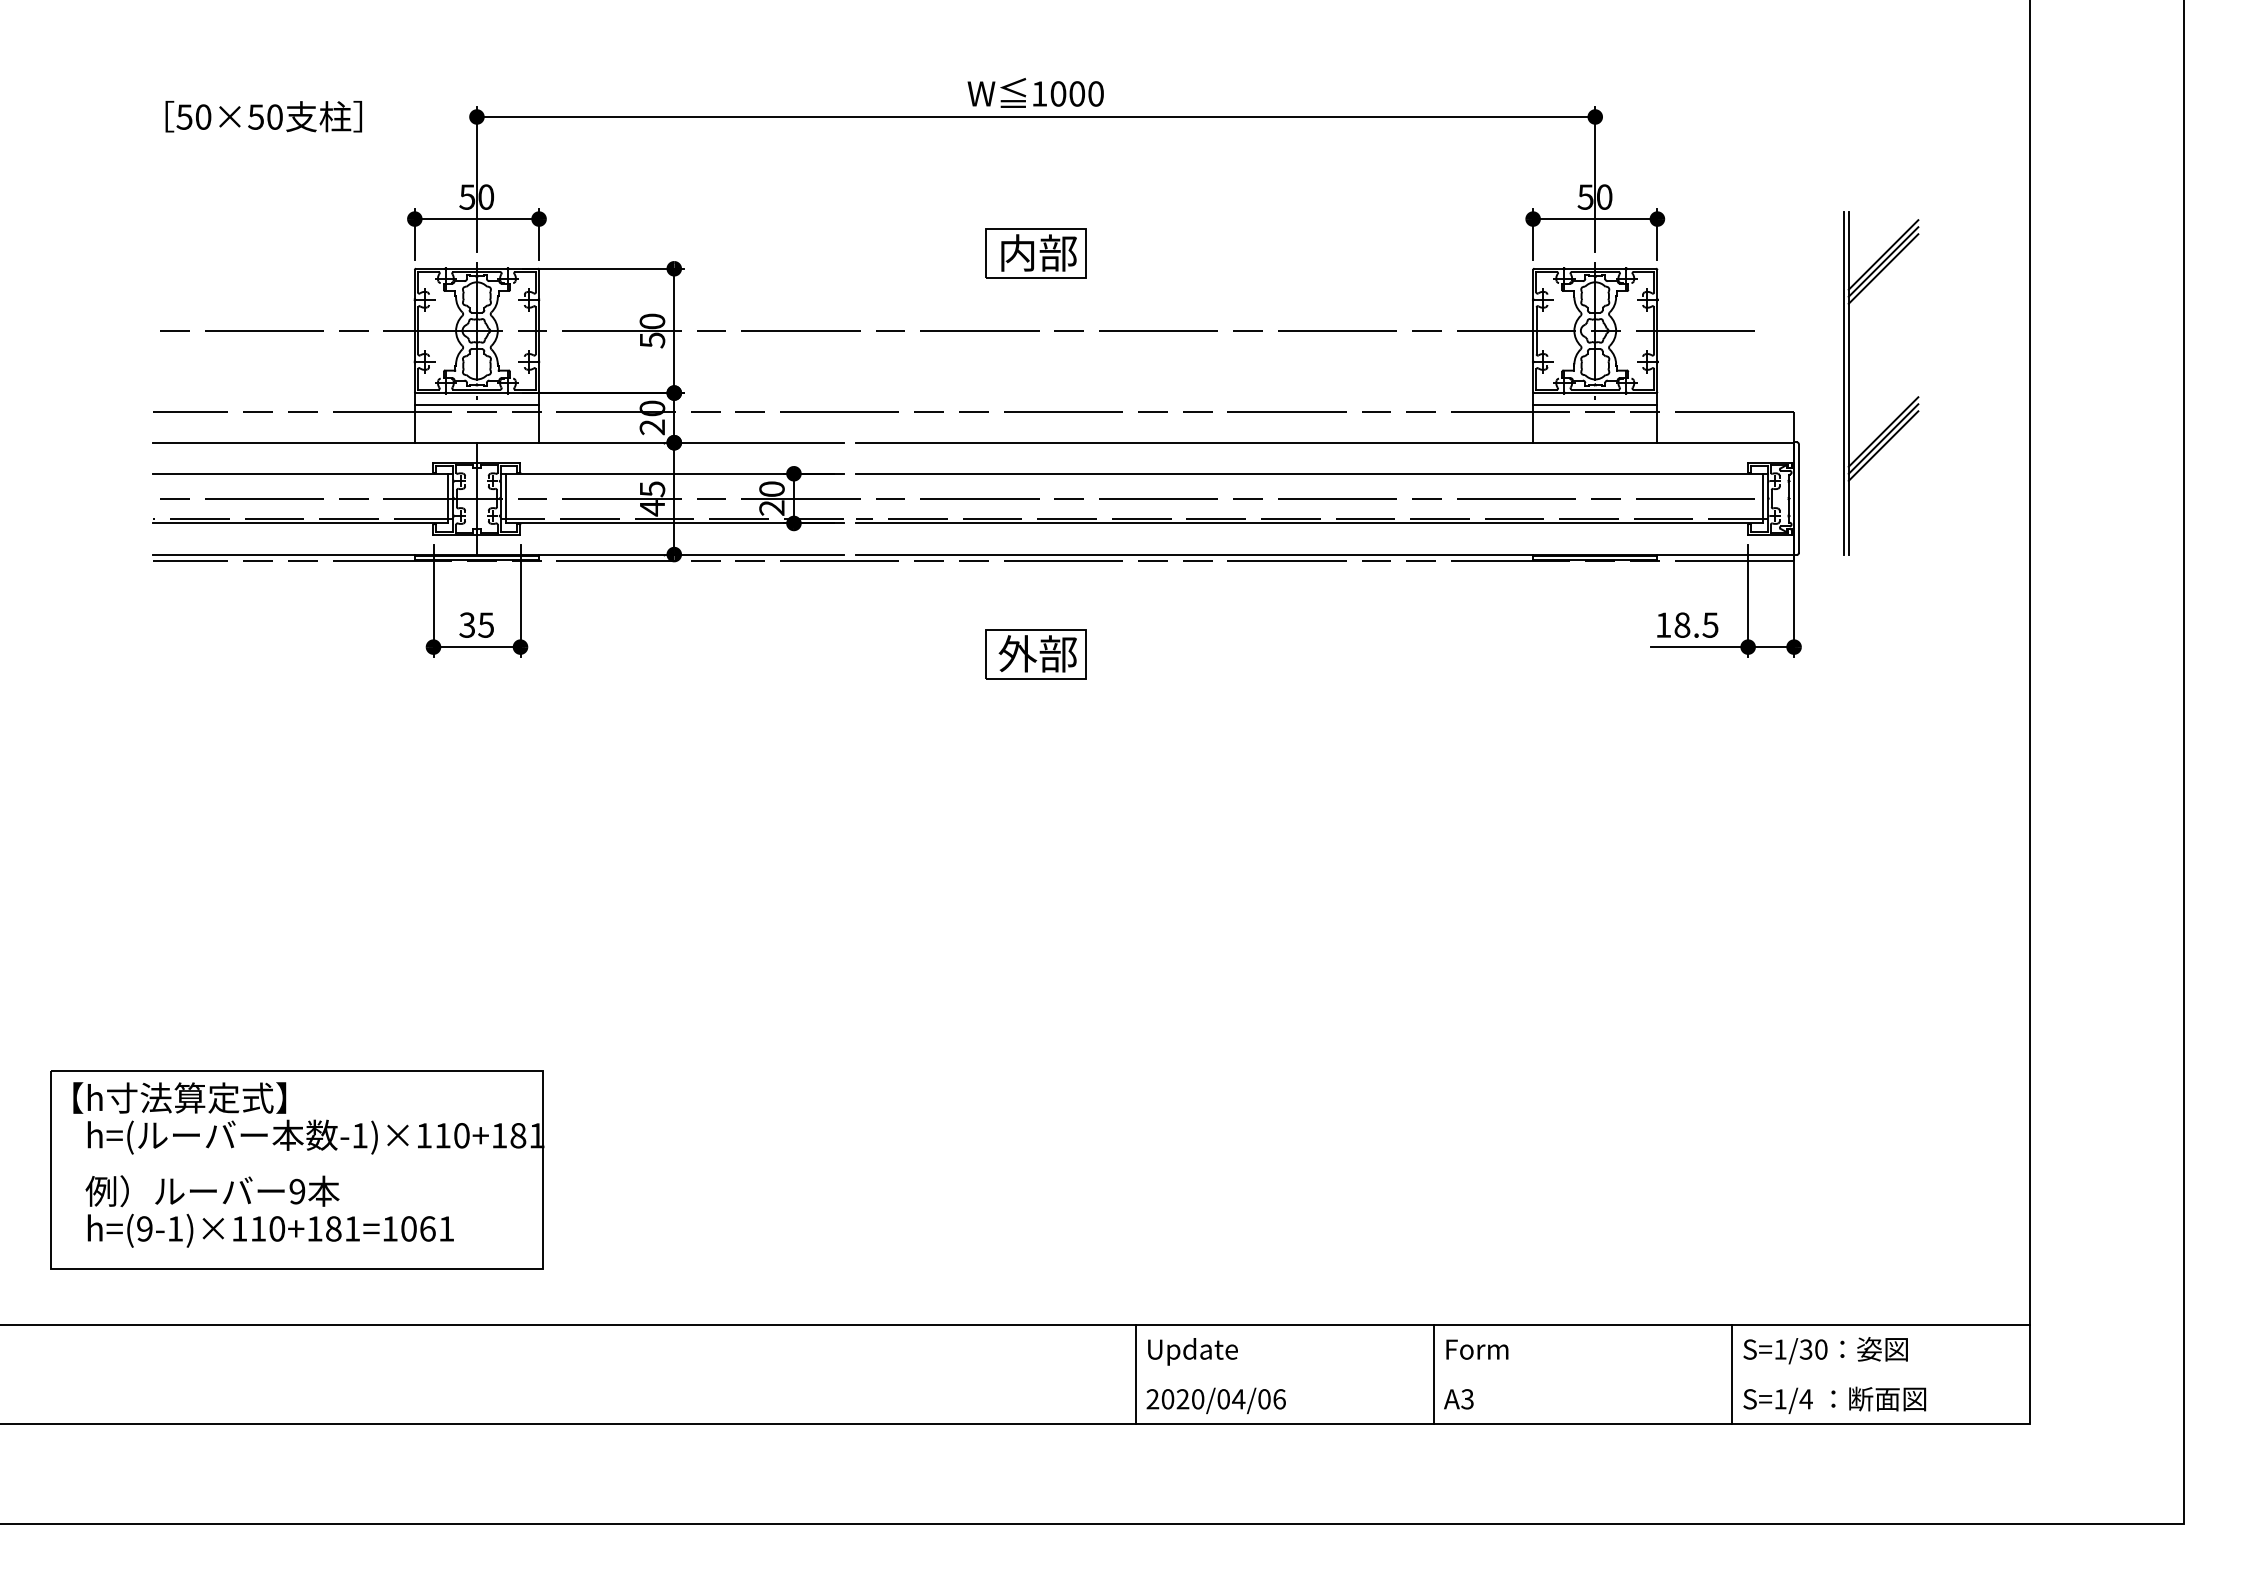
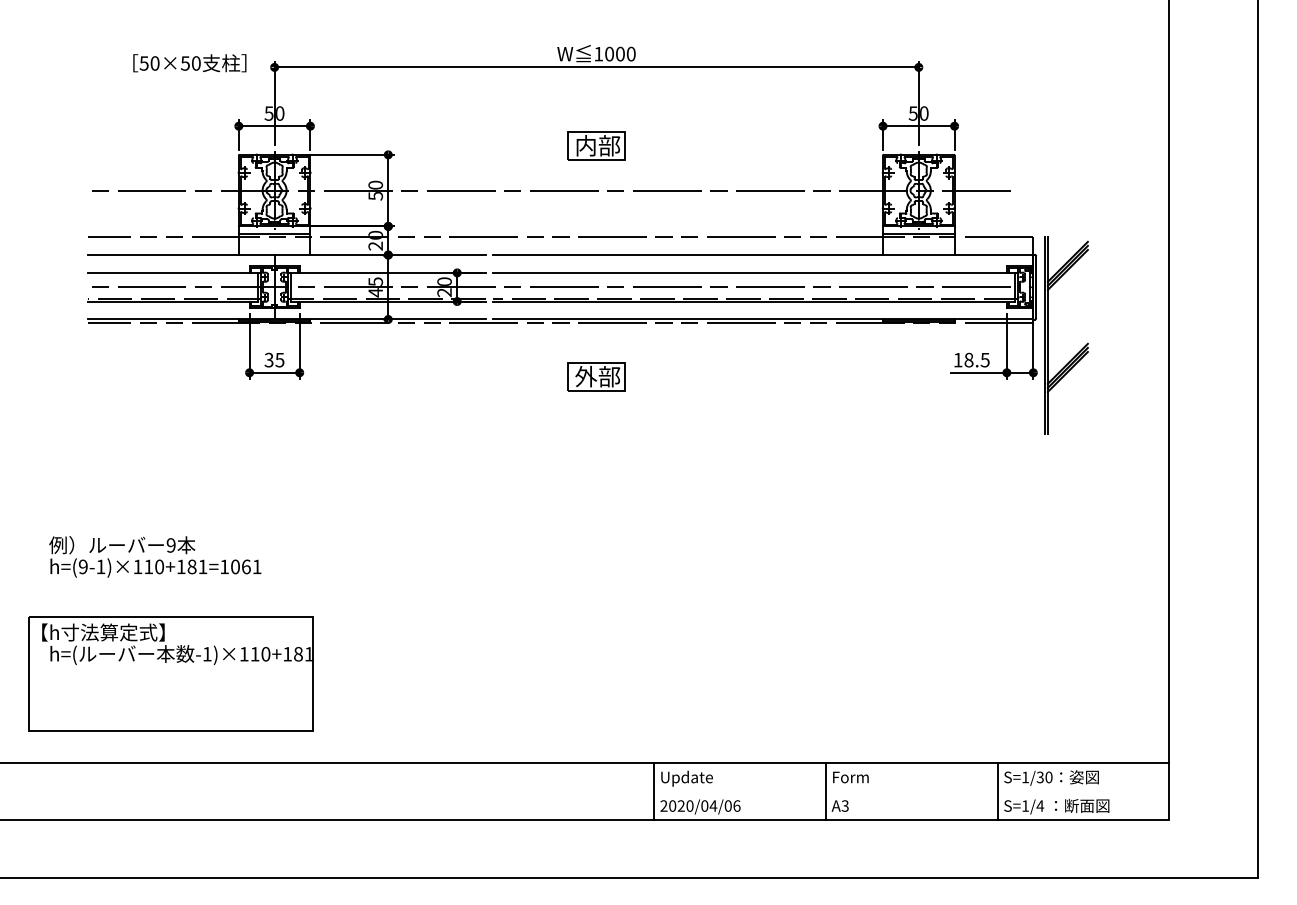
text: (263, 117) -> (189, 63), moved
part: (1849, 382) -> (1048, 335), moved
text: (270, 1210) -> (155, 556), moved

